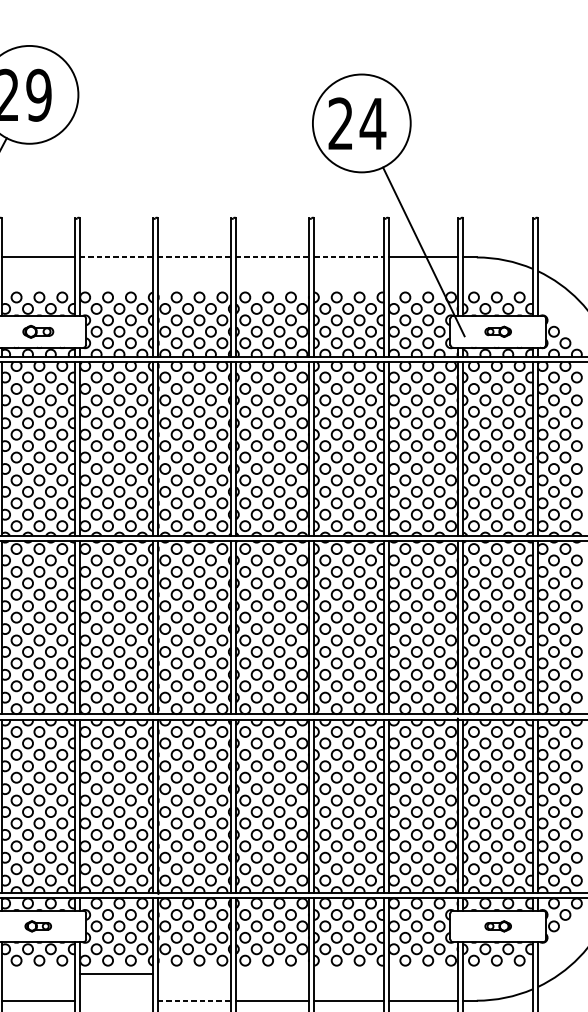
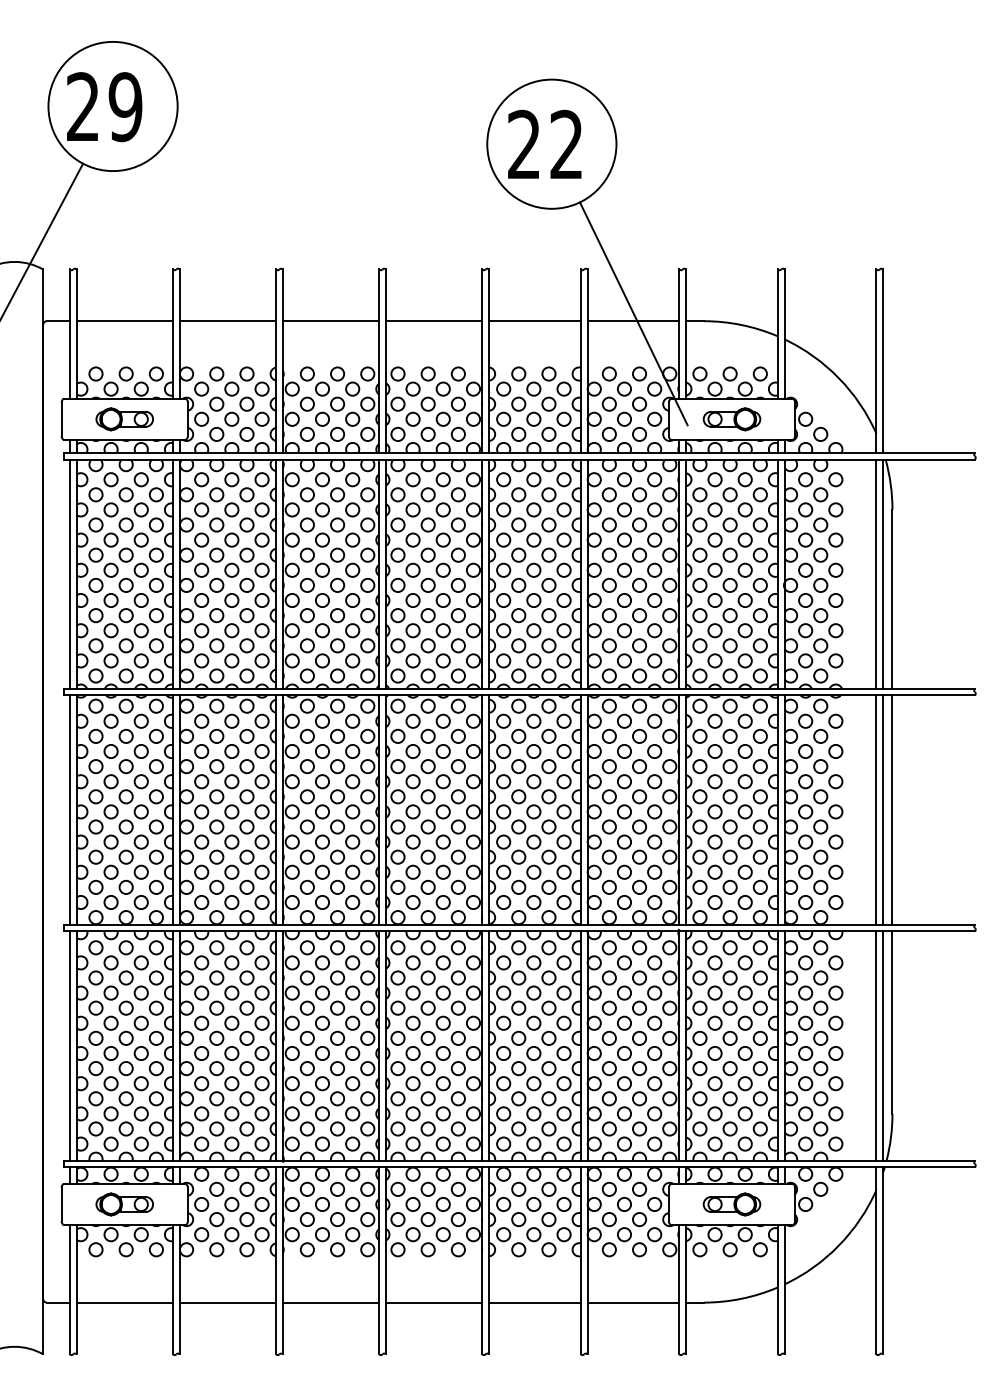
text: (372, 122) -> (566, 143), 24 -> 22
line: (116, 257) -> (228, 321), dashed -> solid
line: (194, 257) -> (331, 321), dashed -> solid
line: (272, 257) -> (434, 321), dashed -> solid
line: (348, 257) -> (534, 321), dashed -> solid
part: (38, 331) -> (124, 419), size x1.43
part: (497, 331) -> (731, 419), size x1.67
part: (38, 926) -> (124, 1204), size x1.67
part: (497, 926) -> (731, 1204), size x1.67
line: (116, 974) -> (227, 1302), moved
line: (194, 1000) -> (331, 1302), dashed -> solid

